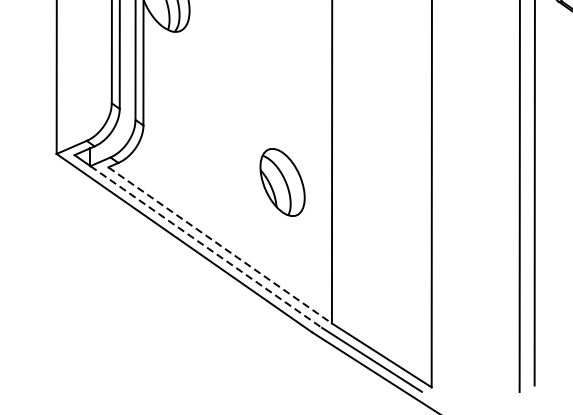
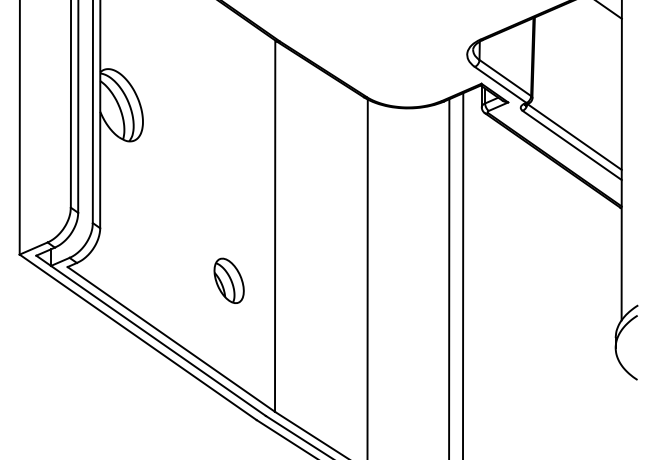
part: (281, 181) -> (228, 280), size x0.71
line: (220, 245) -> (171, 339), dashed -> solid
line: (206, 247) -> (158, 341), dashed -> solid

